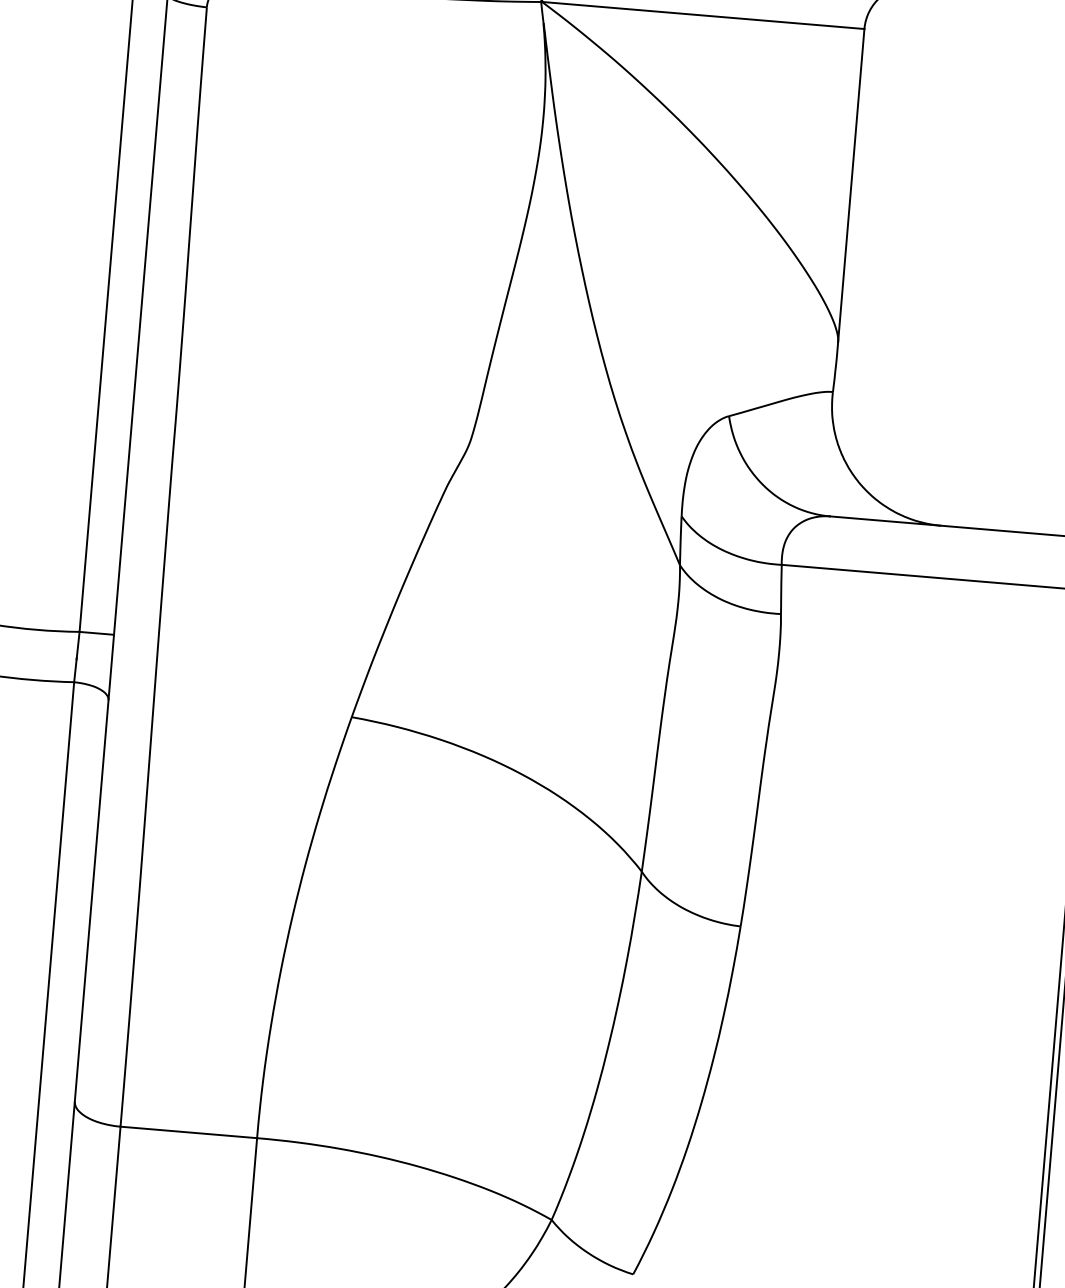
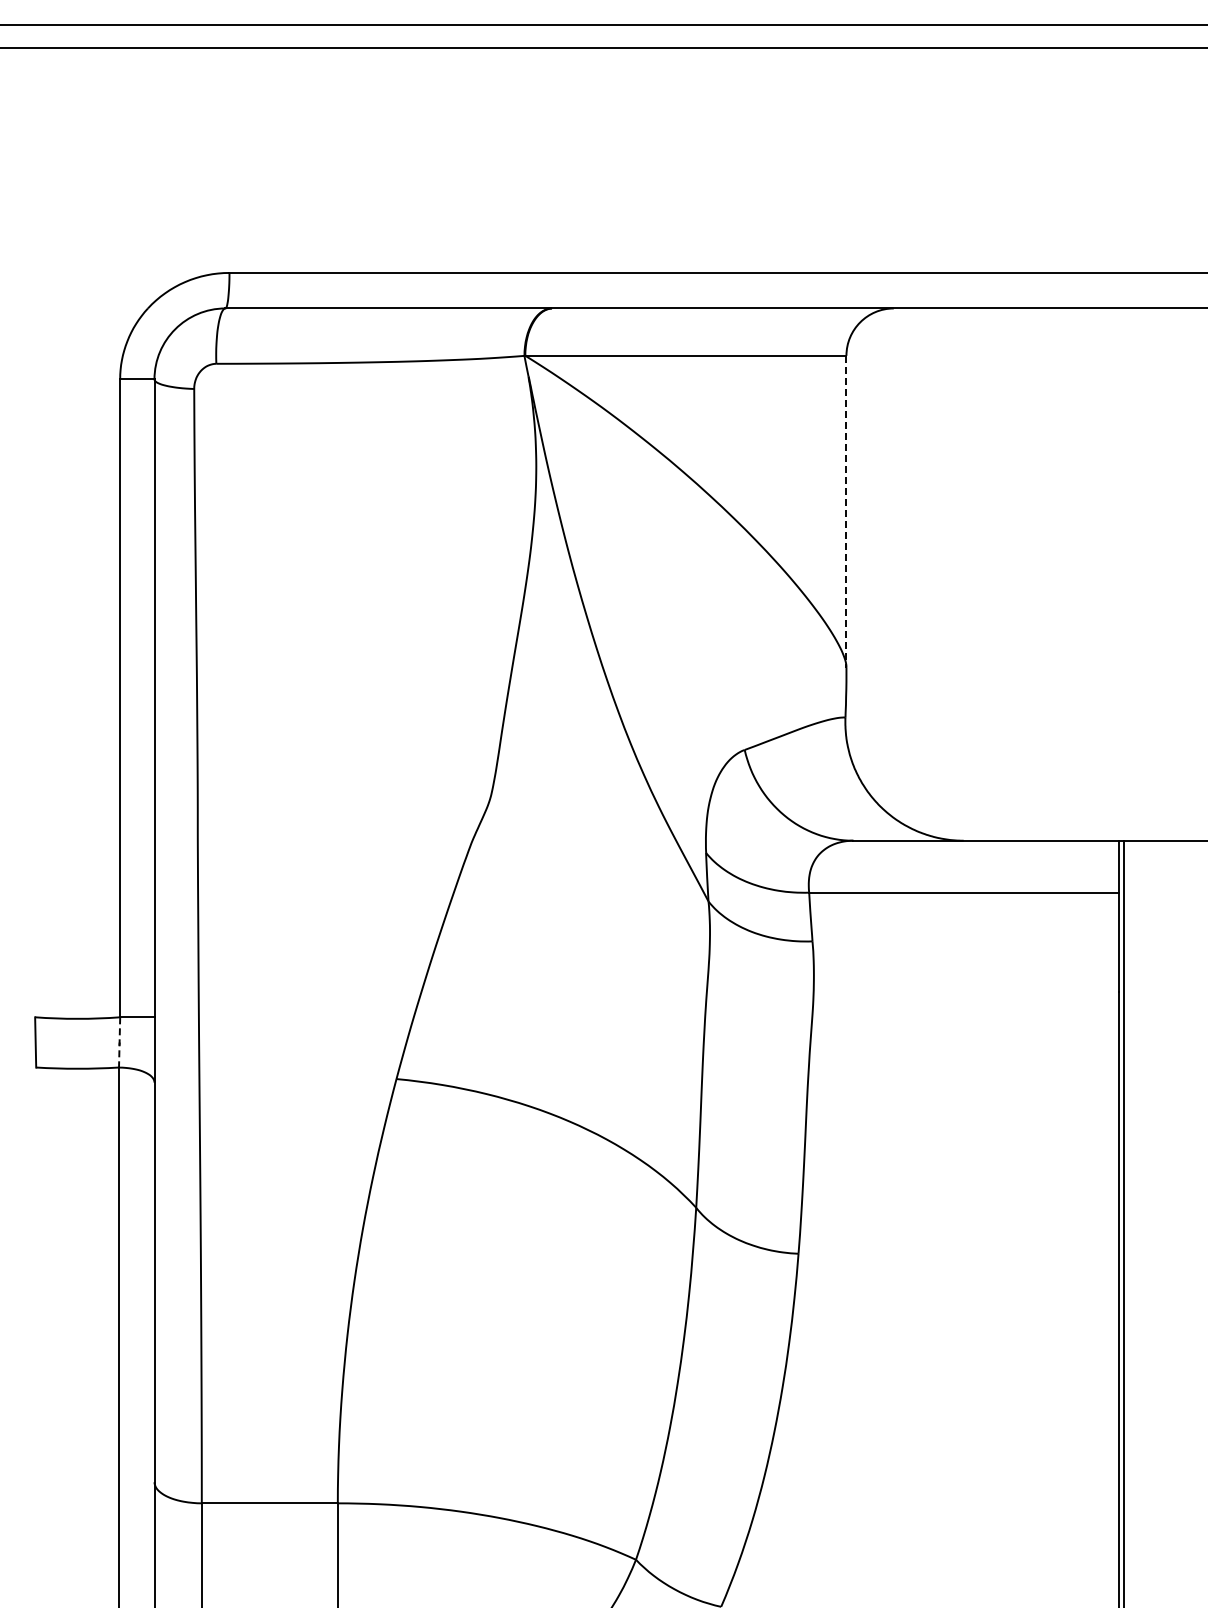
line: (851, 185) -> (846, 511), solid -> dashed
line: (76, 657) -> (119, 1042), solid -> dashed

